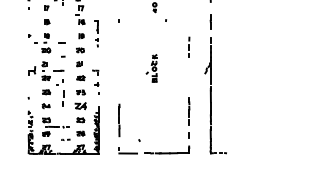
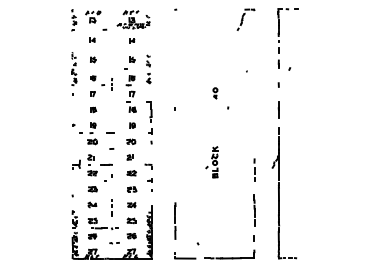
part: (96, 33) -> (149, 122), size x1.43
part: (189, 46) -> (254, 169), moved
line: (63, 97) -> (111, 207), moved
part: (80, 106) -> (131, 205), size x0.62

